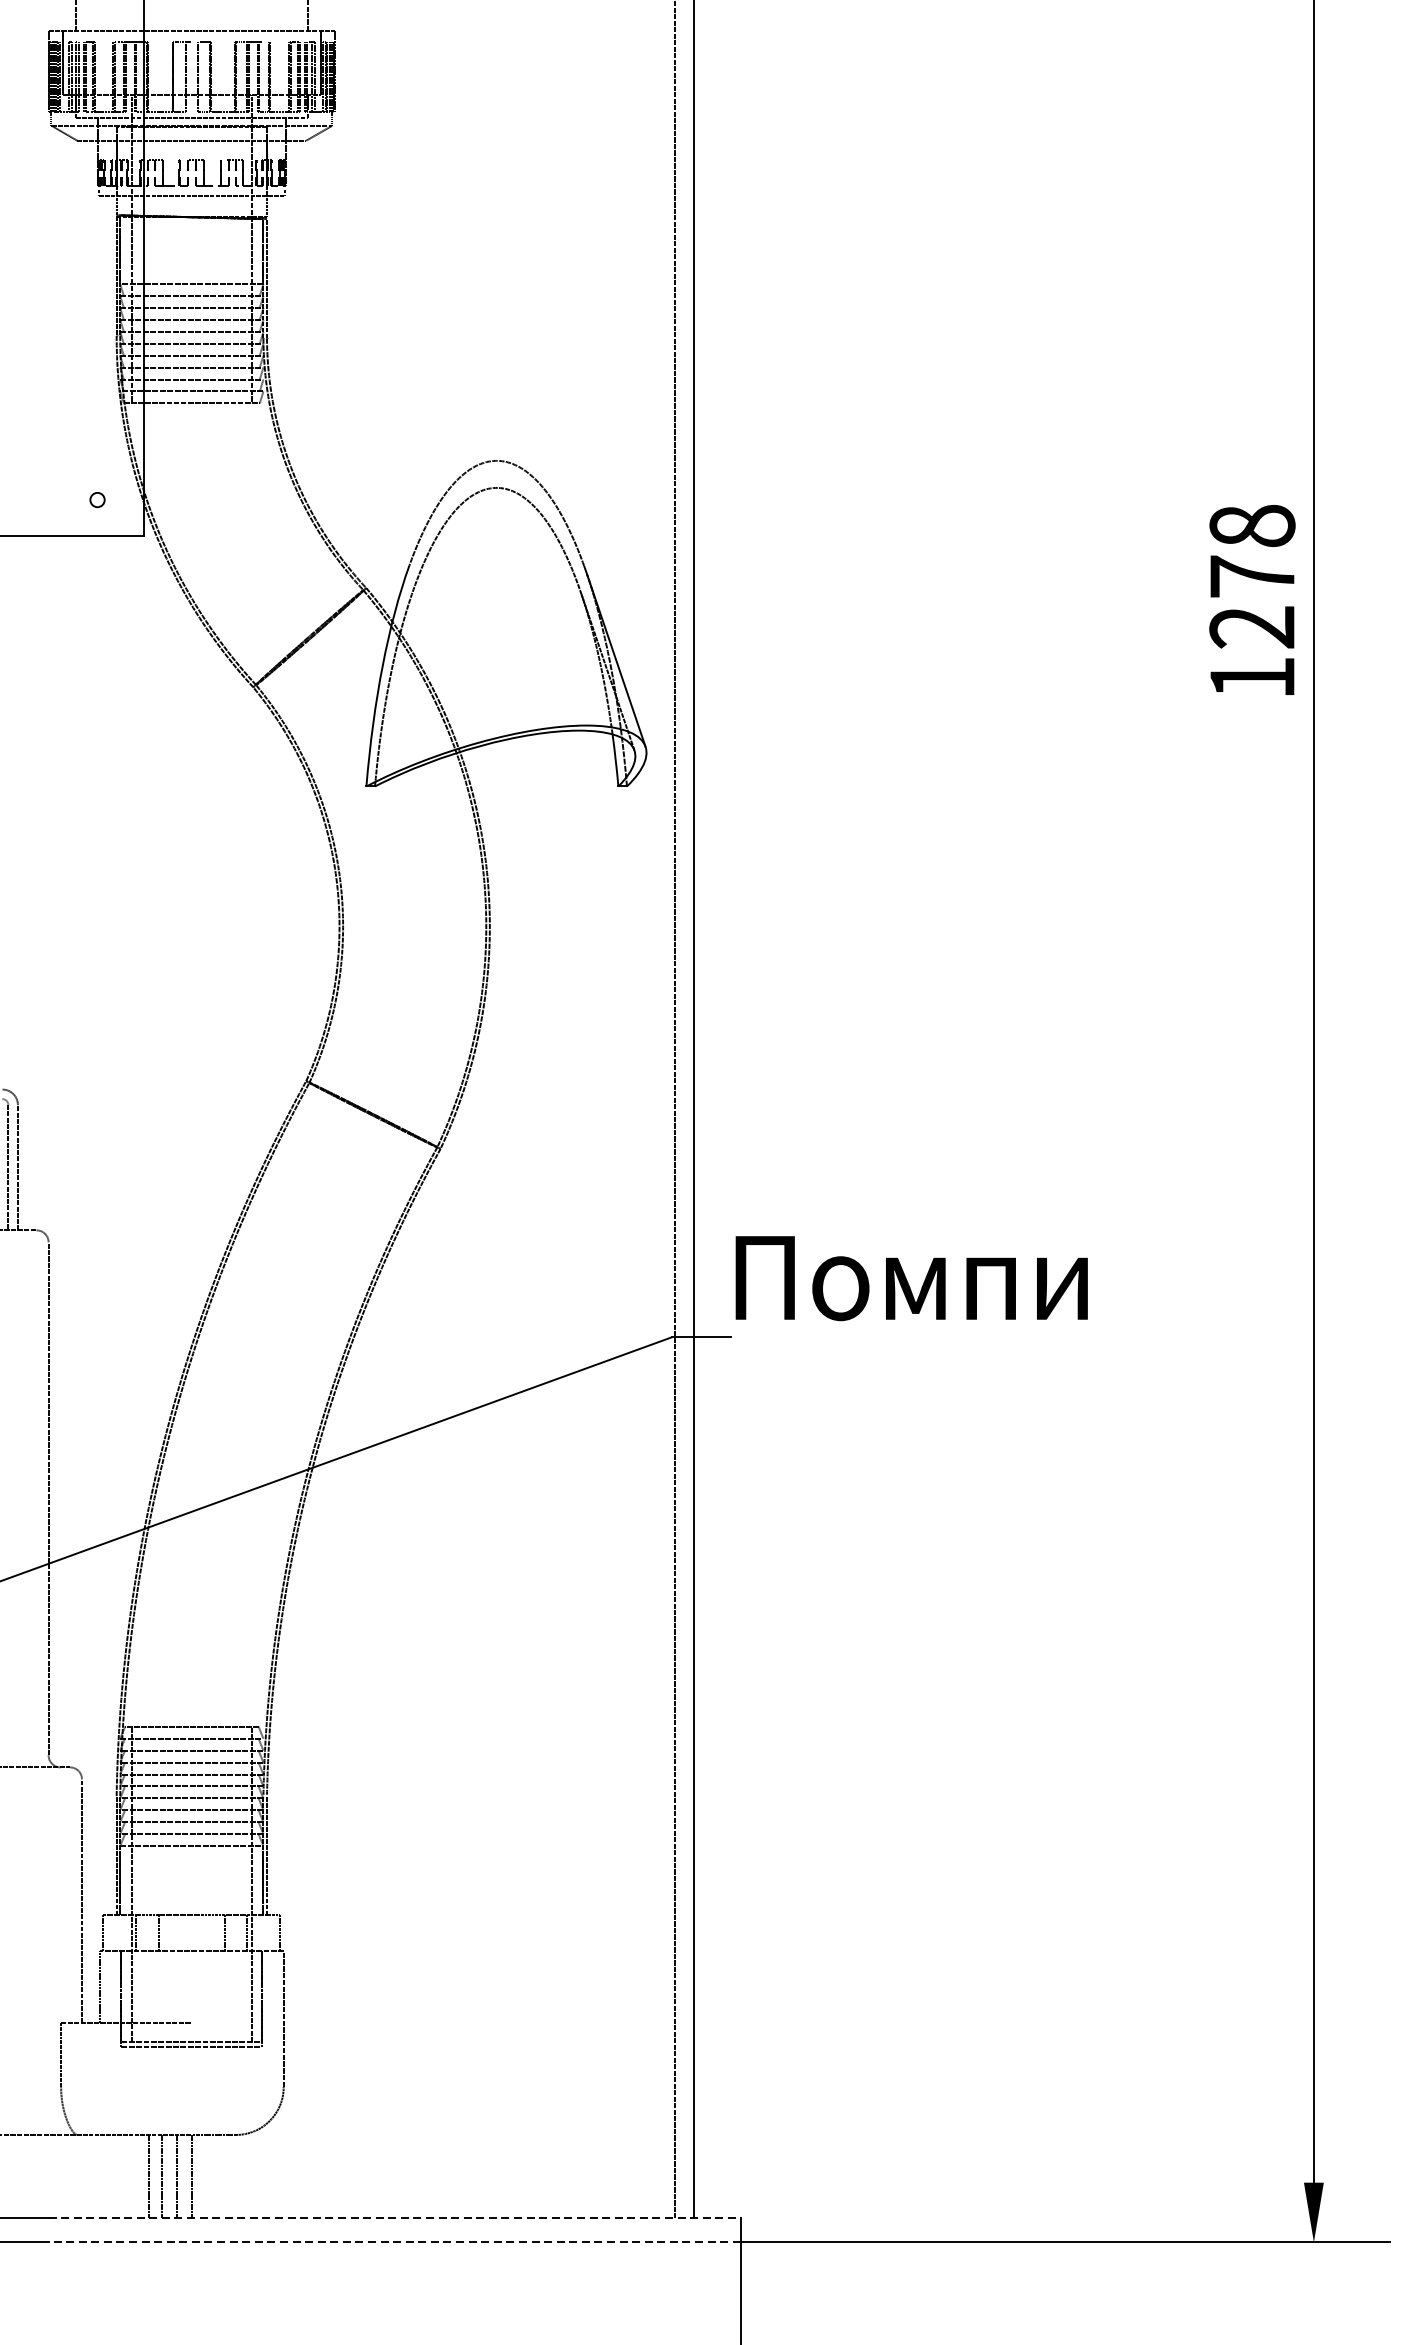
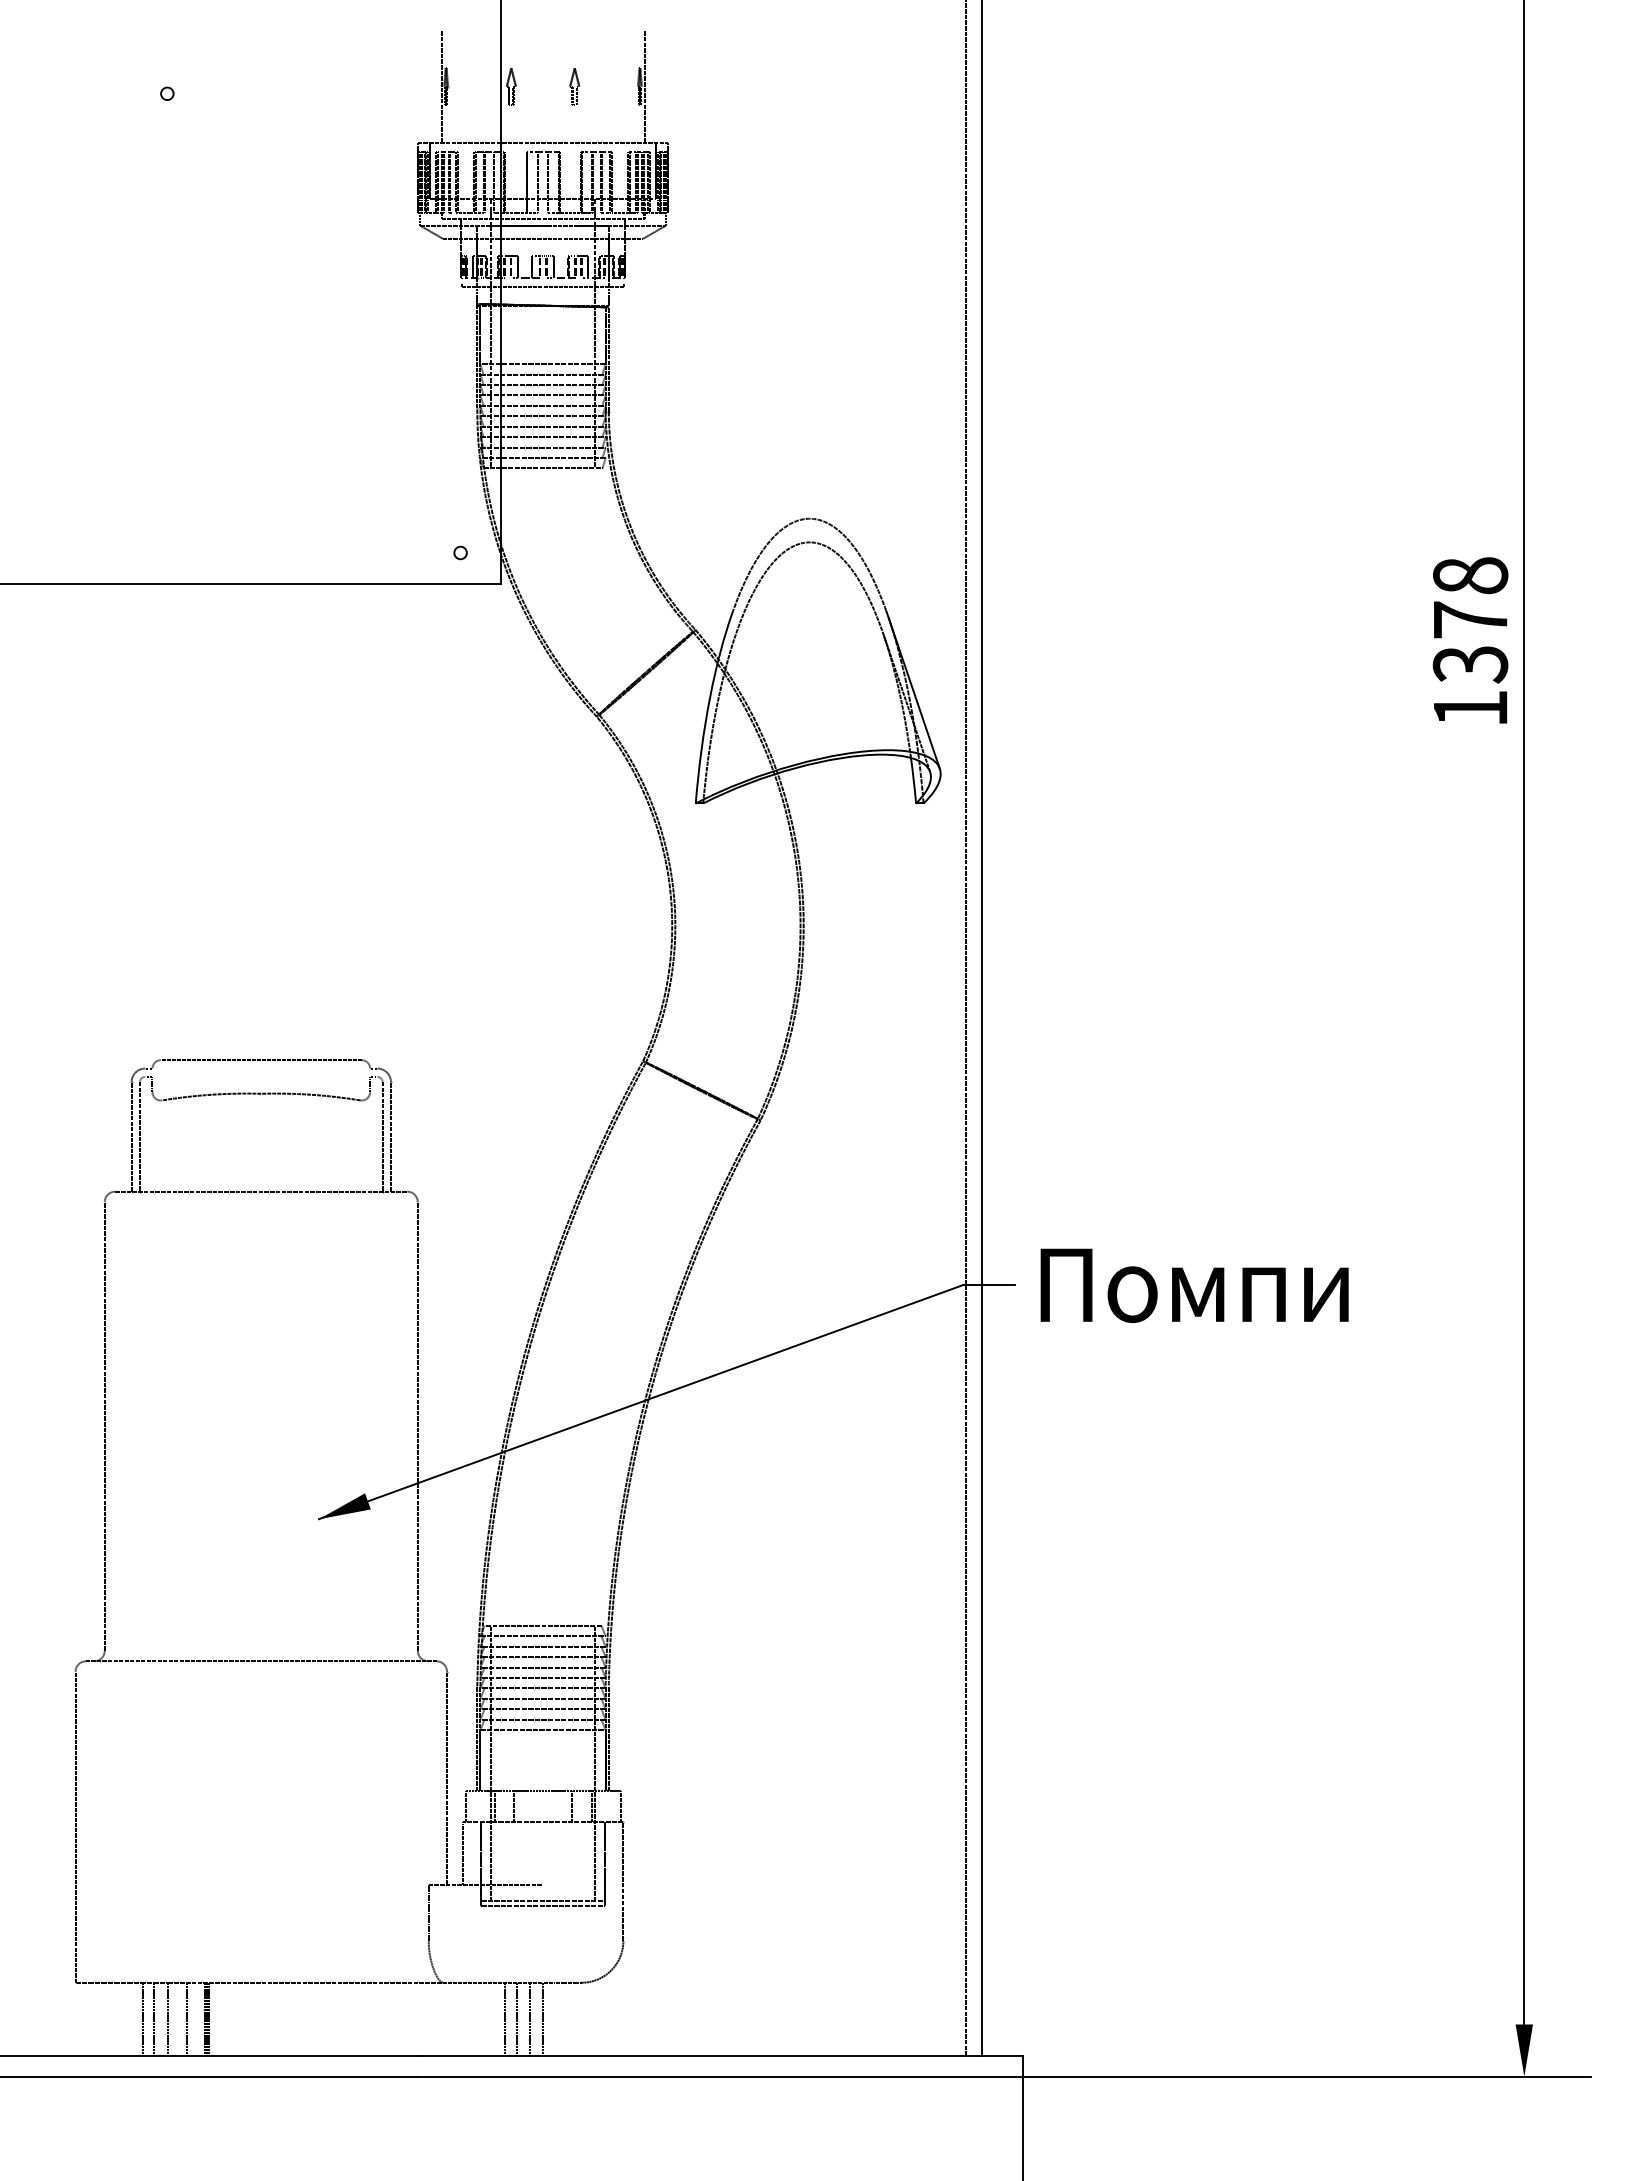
text: (1252, 627) -> (1470, 664), 1278 -> 1378
text: (911, 1278) -> (1194, 1285), moved
line: (394, 2218) -> (720, 2055), dashed -> solid
line: (394, 2242) -> (720, 2076), dashed -> solid

